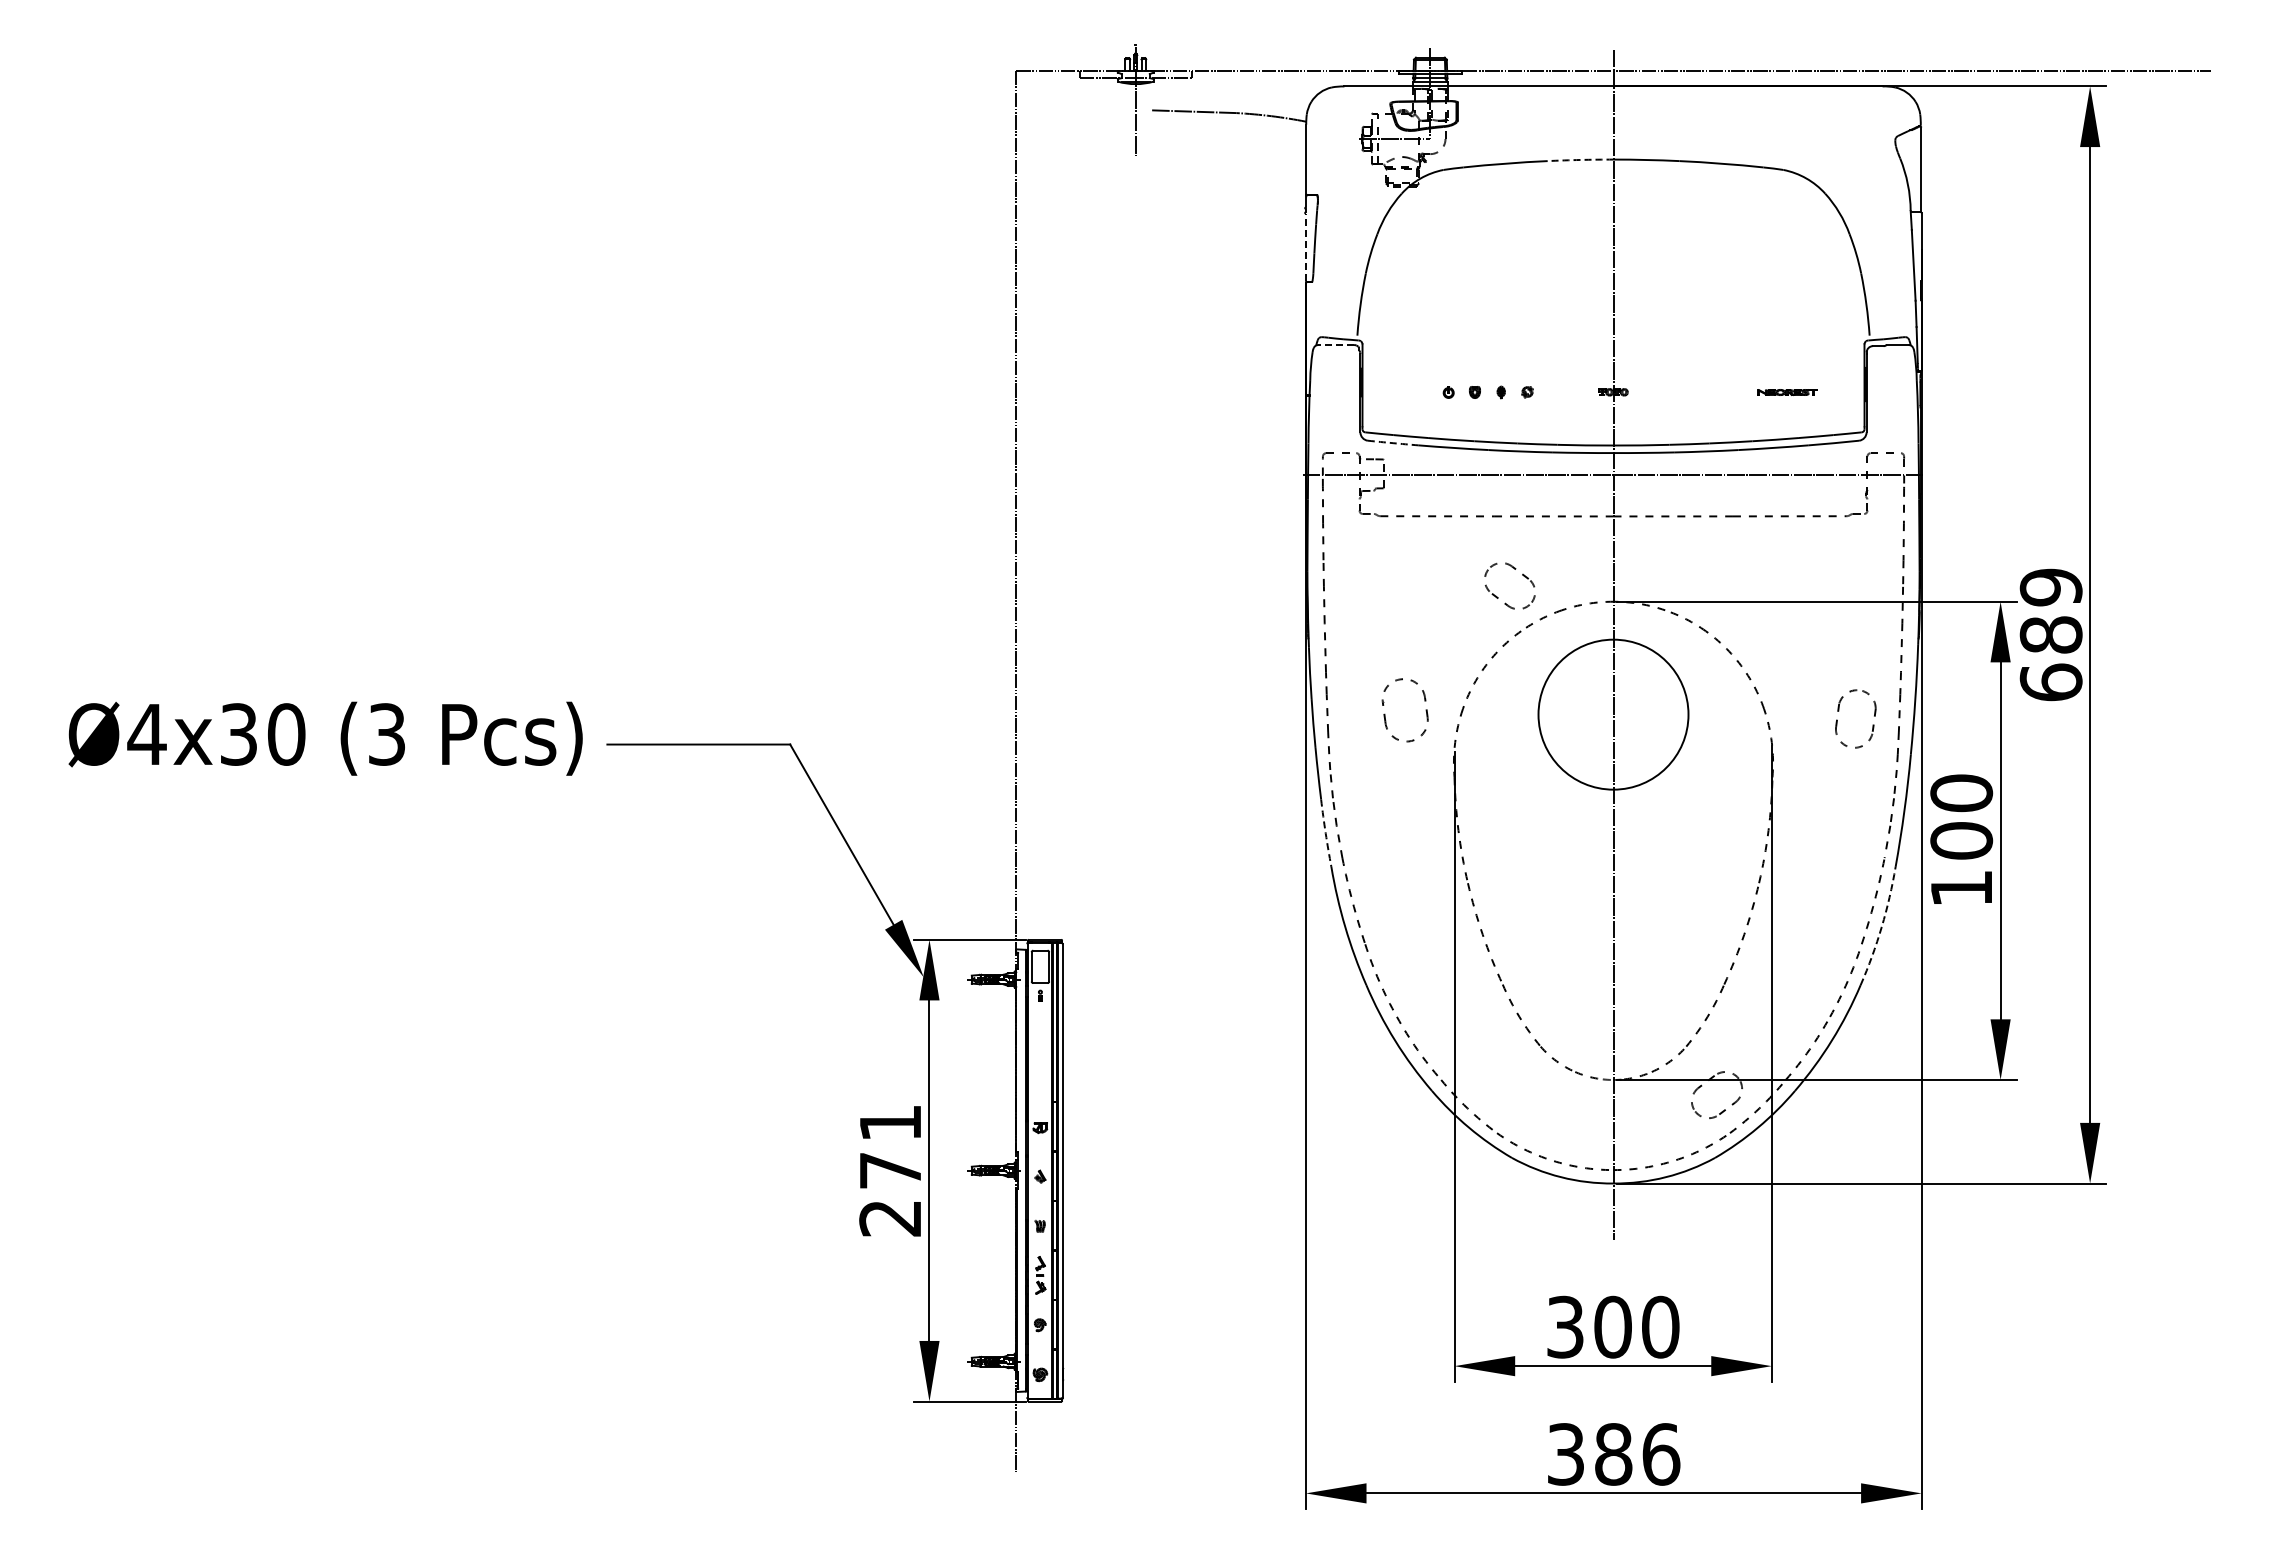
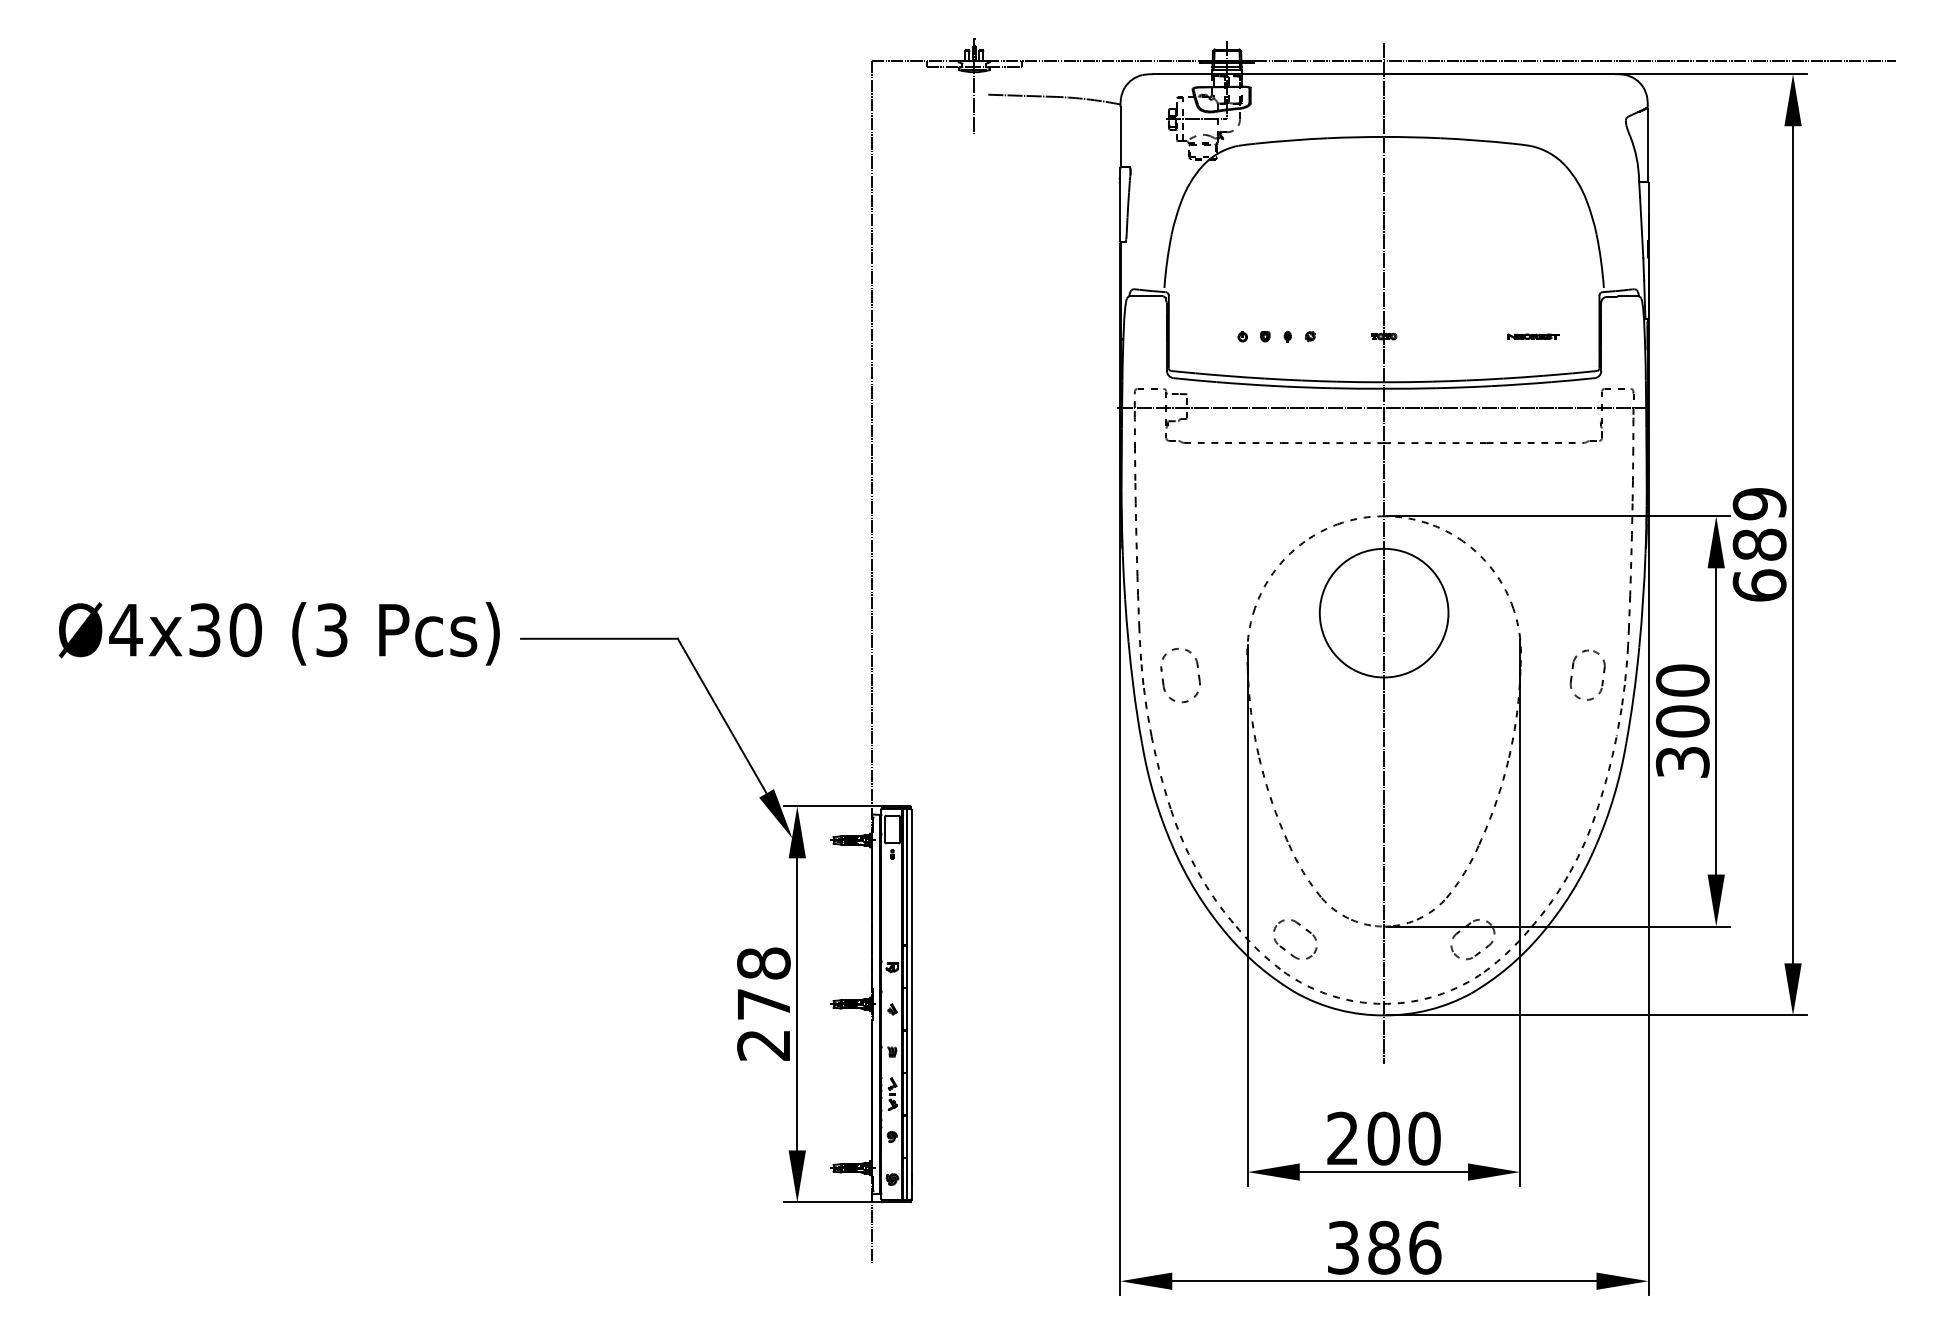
arc: (1580, 159) -> (1355, 136), dashed -> solid
line: (1305, 247) -> (1119, 212), dashed -> solid
line: (1336, 345) -> (1146, 296), dashed -> solid
arc: (1393, 443) -> (1195, 380), dashed -> solid
part: (1497, 596) -> (1284, 948), moved
part: (1839, 711) -> (1573, 668), moved
part: (1385, 714) -> (1163, 679), moved
arc: (1325, 833) -> (1137, 715), dashed -> solid
text: (1961, 888) -> (1682, 762), 100 -> 300
arc: (1881, 927) -> (1614, 795), dashed -> solid
text: (890, 1122) -> (763, 963), 271 -> 278
text: (1565, 1327) -> (1342, 1138), 300 -> 200

